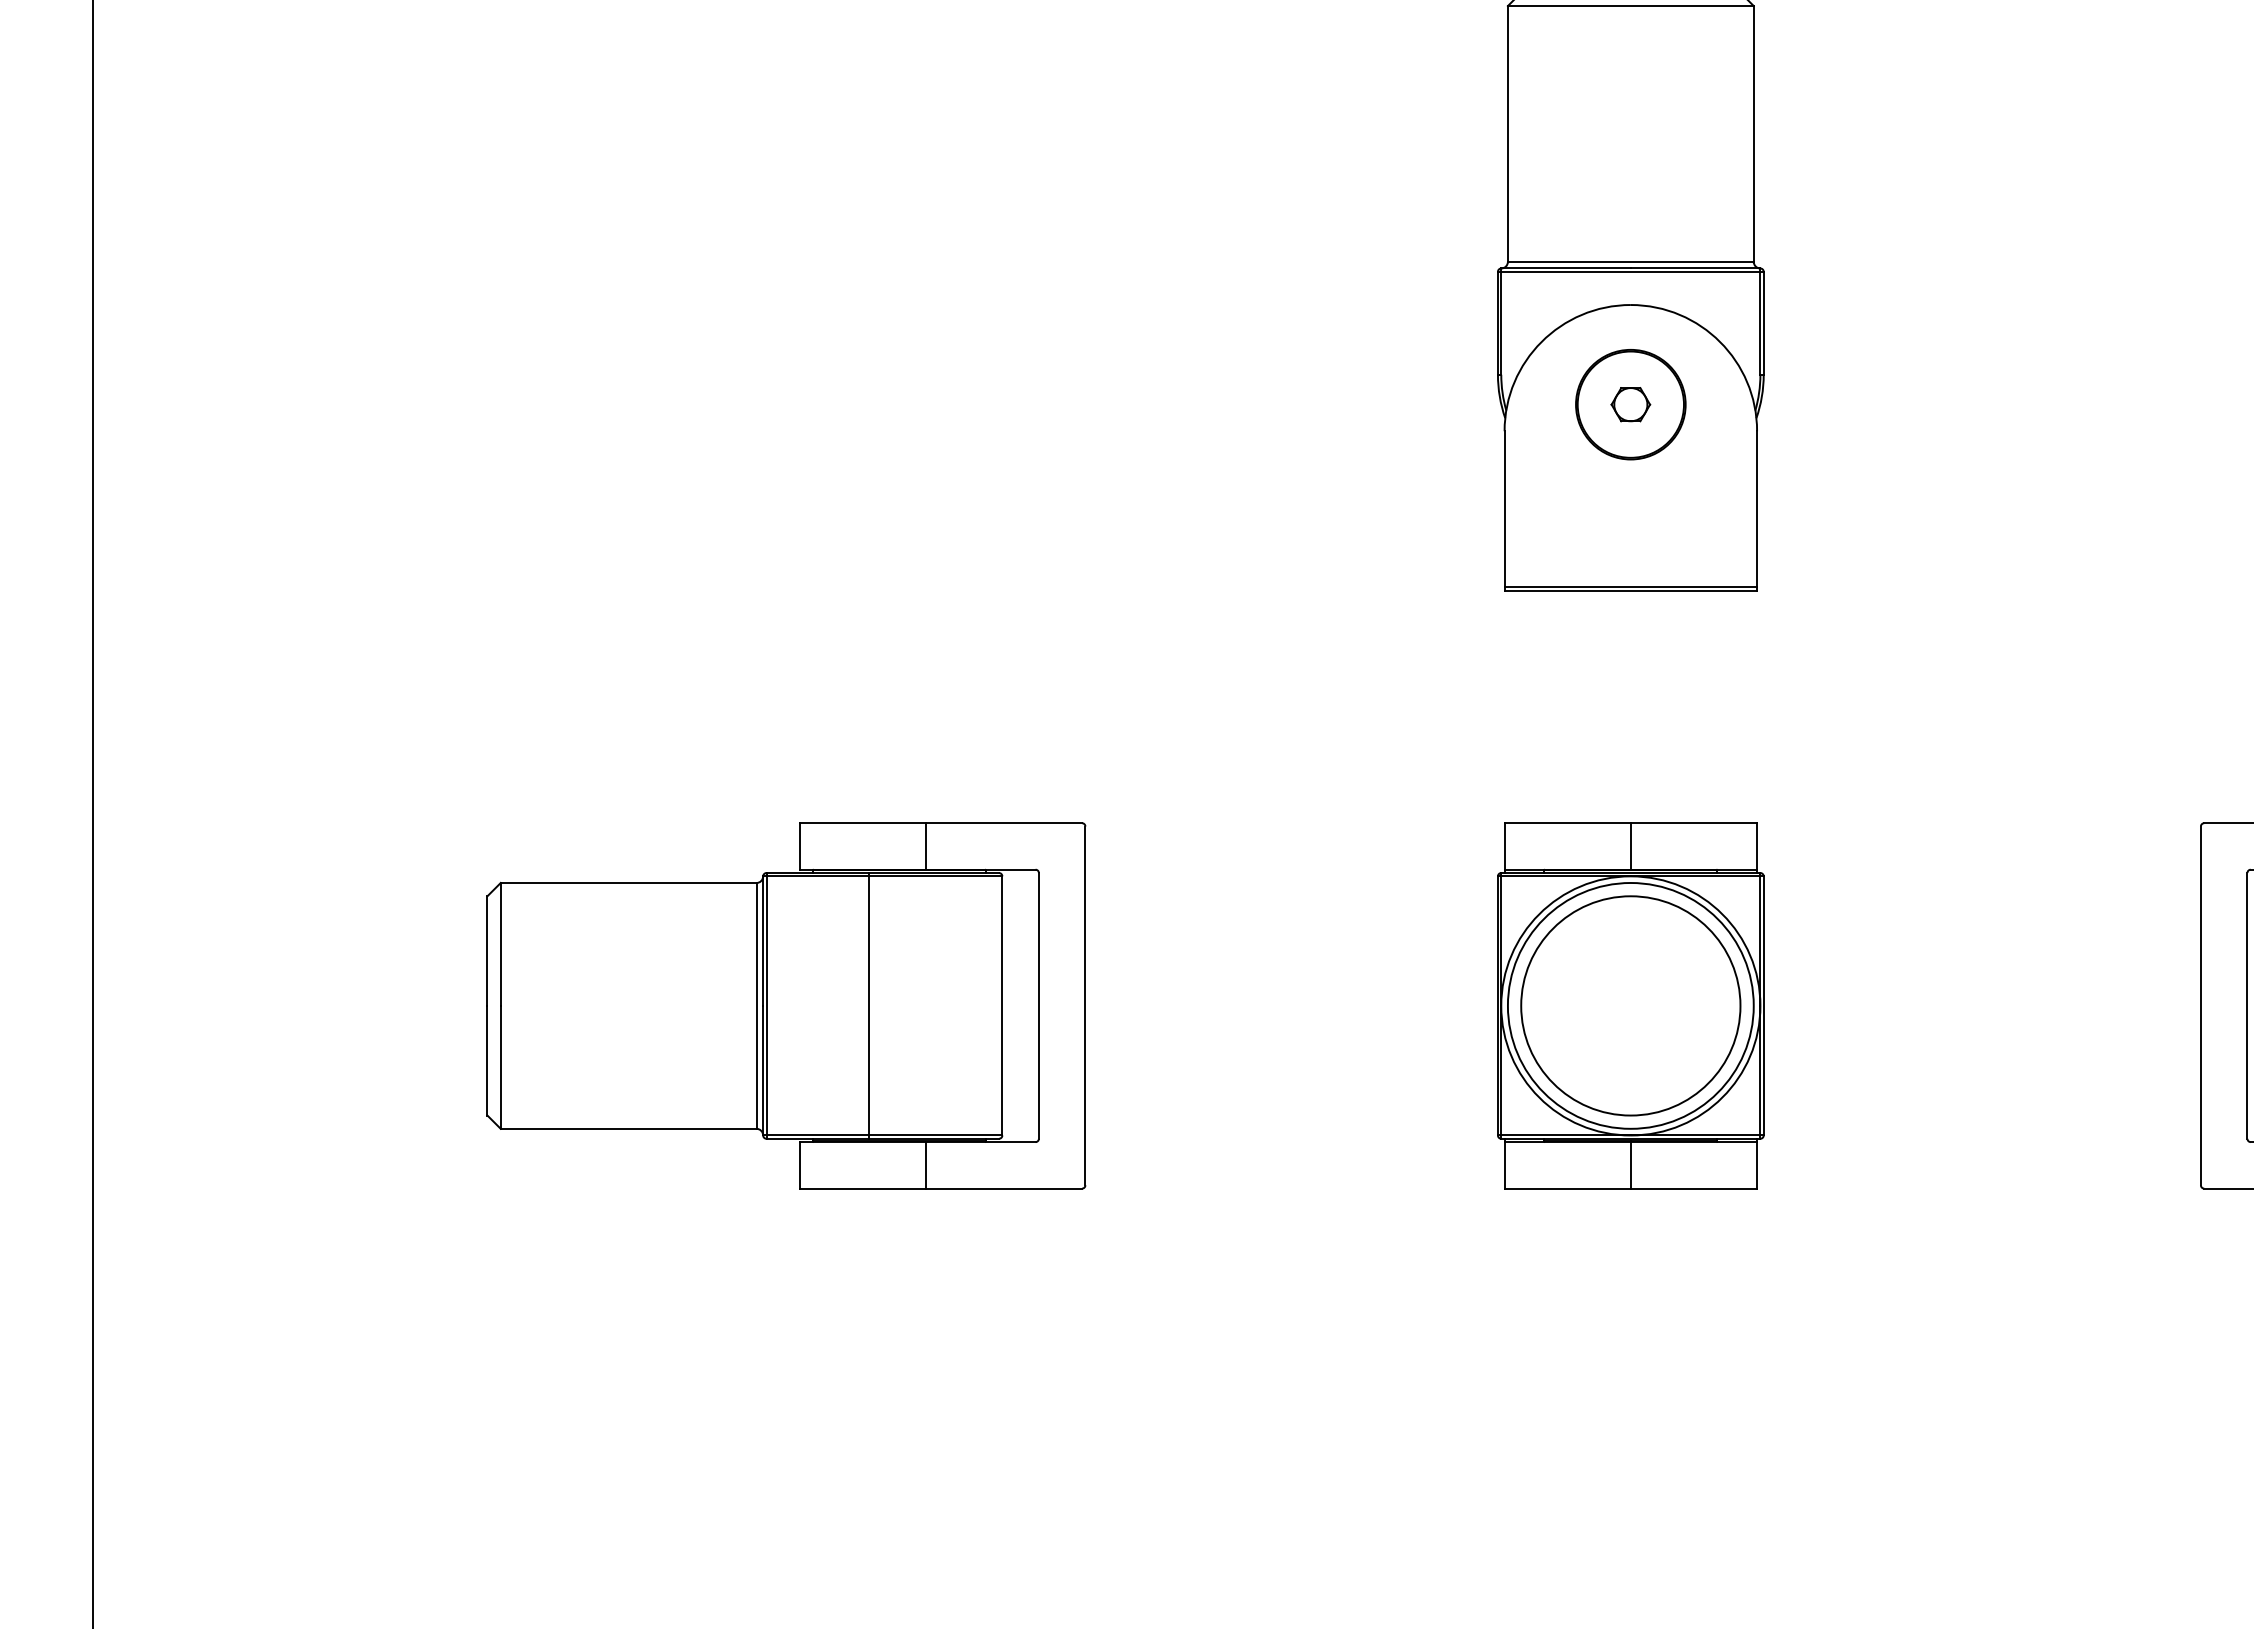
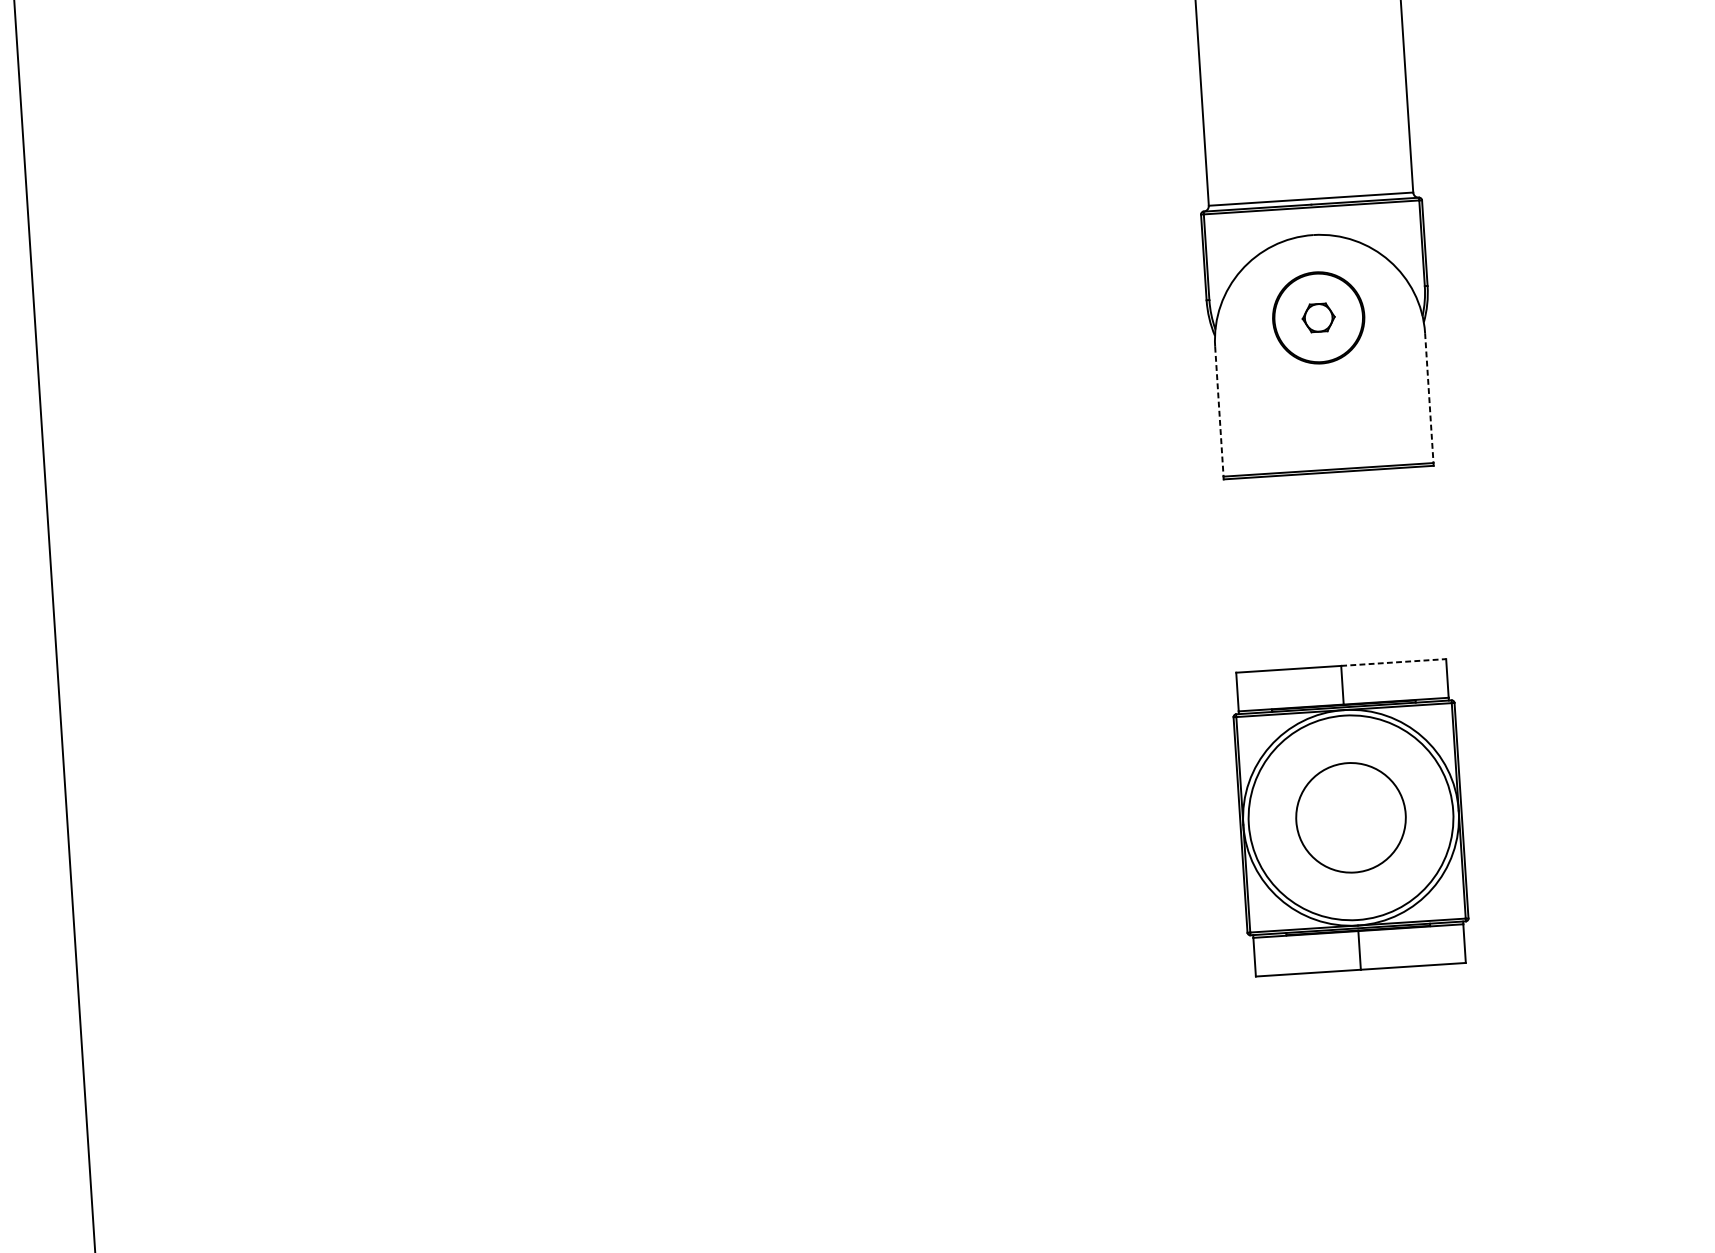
line: (1504, 509) -> (1219, 411), solid -> dashed
line: (1757, 509) -> (1429, 398), solid -> dashed
line: (1694, 823) -> (1394, 662), solid -> dashed
part: (786, 1005) -> (648, 862), removed
circle: (1630, 1005) -> (1350, 817), size x0.6

